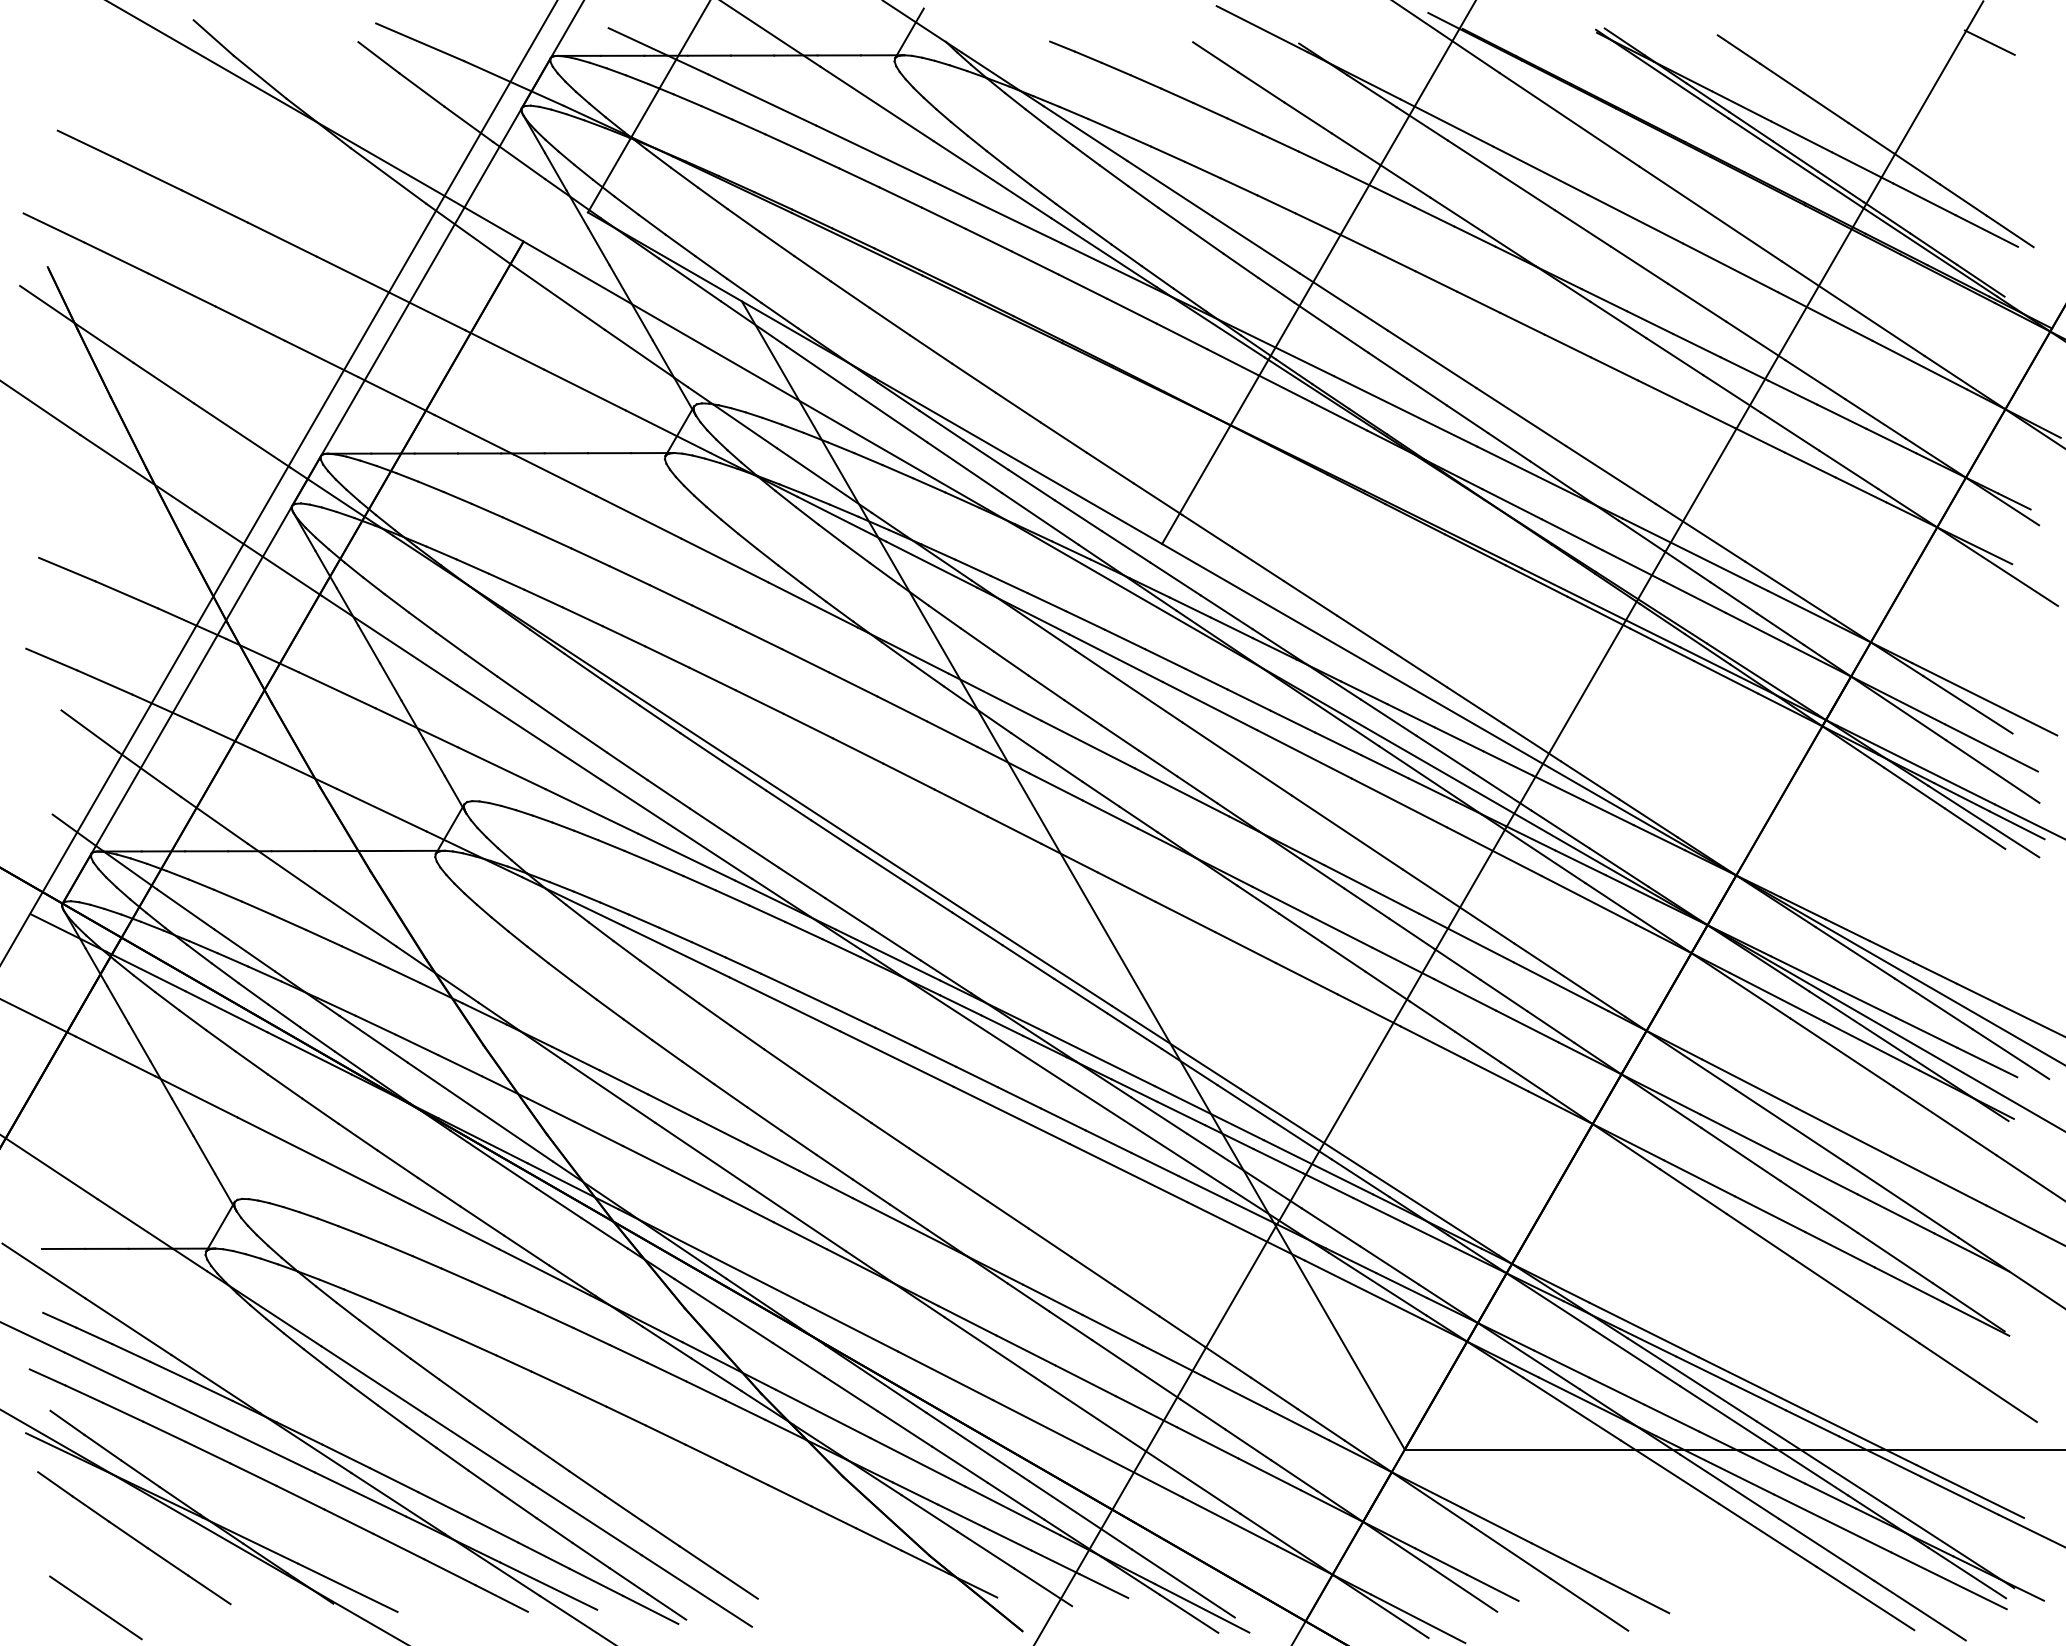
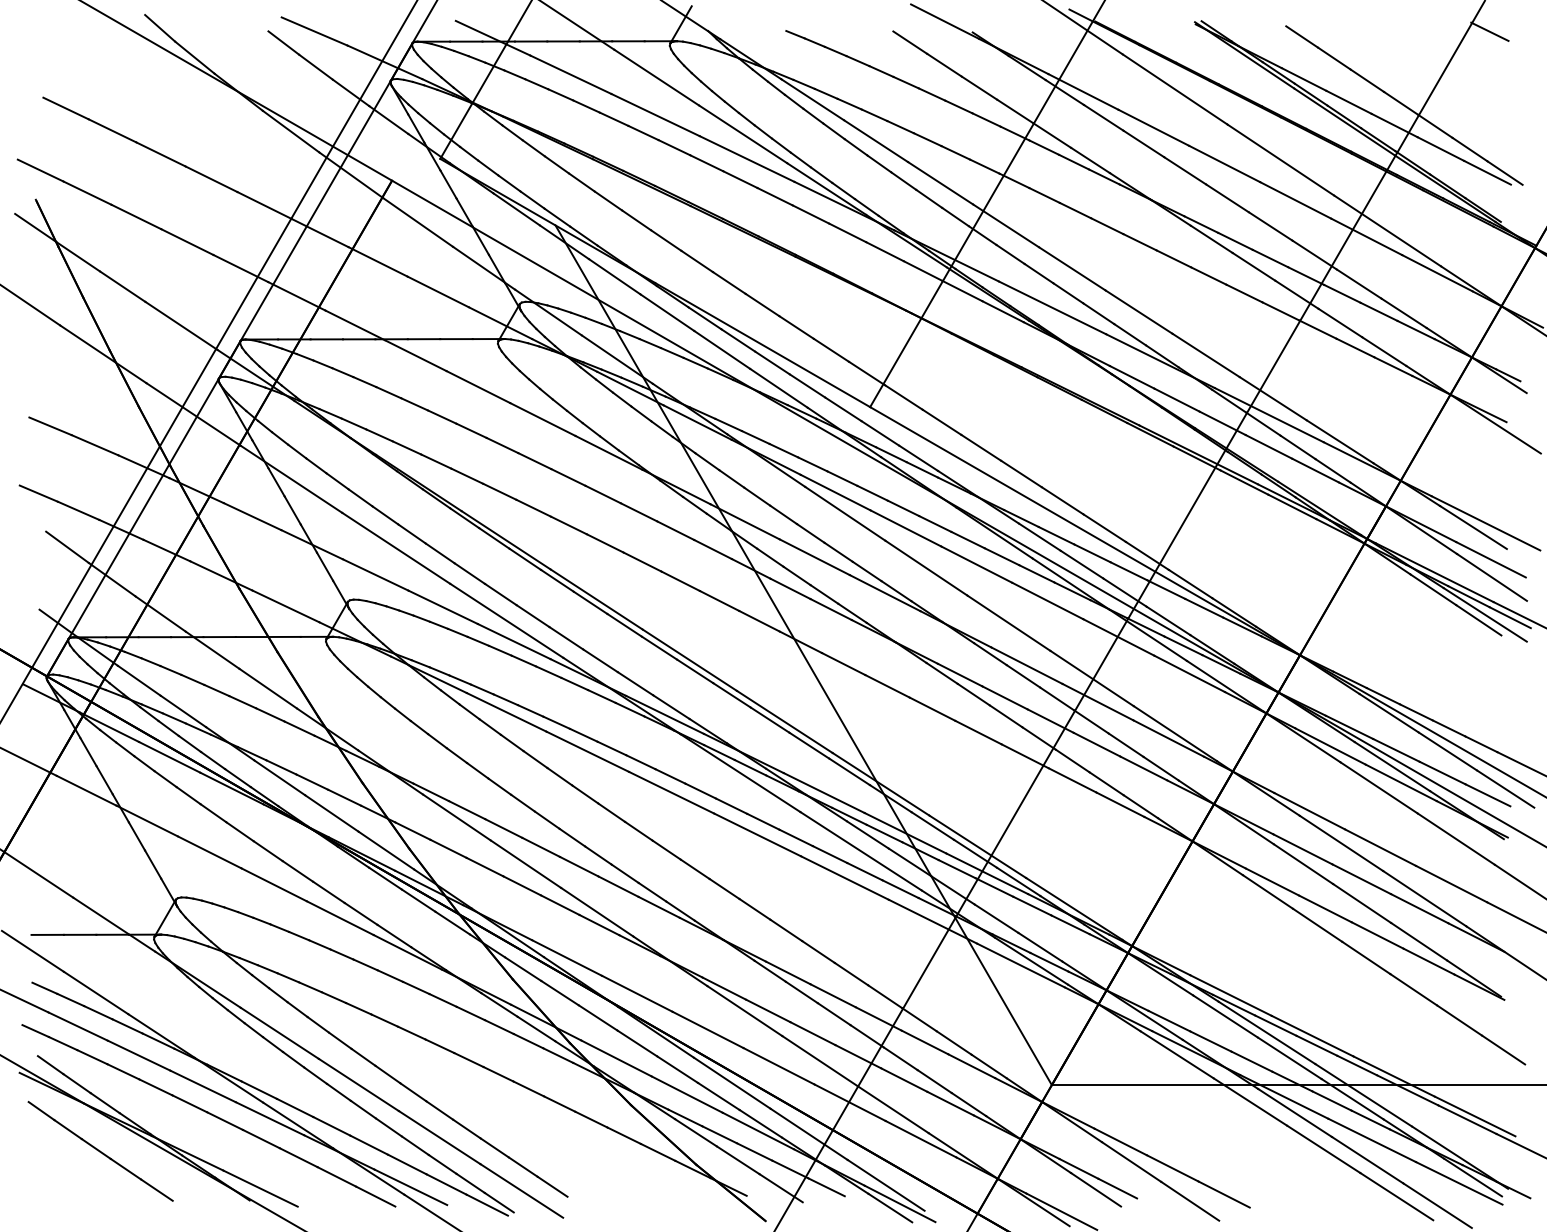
line: (95, 1607) -> (71, 1203), removed

